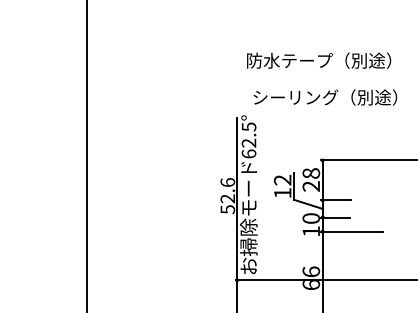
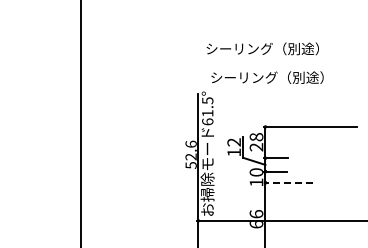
text: (289, 60) -> (239, 48), 防水テープ（別途） -> シーリング（別途）
text: (248, 143) -> (207, 113), 62.5° -> 61.5°
line: (352, 231) -> (288, 182), solid -> dashed

